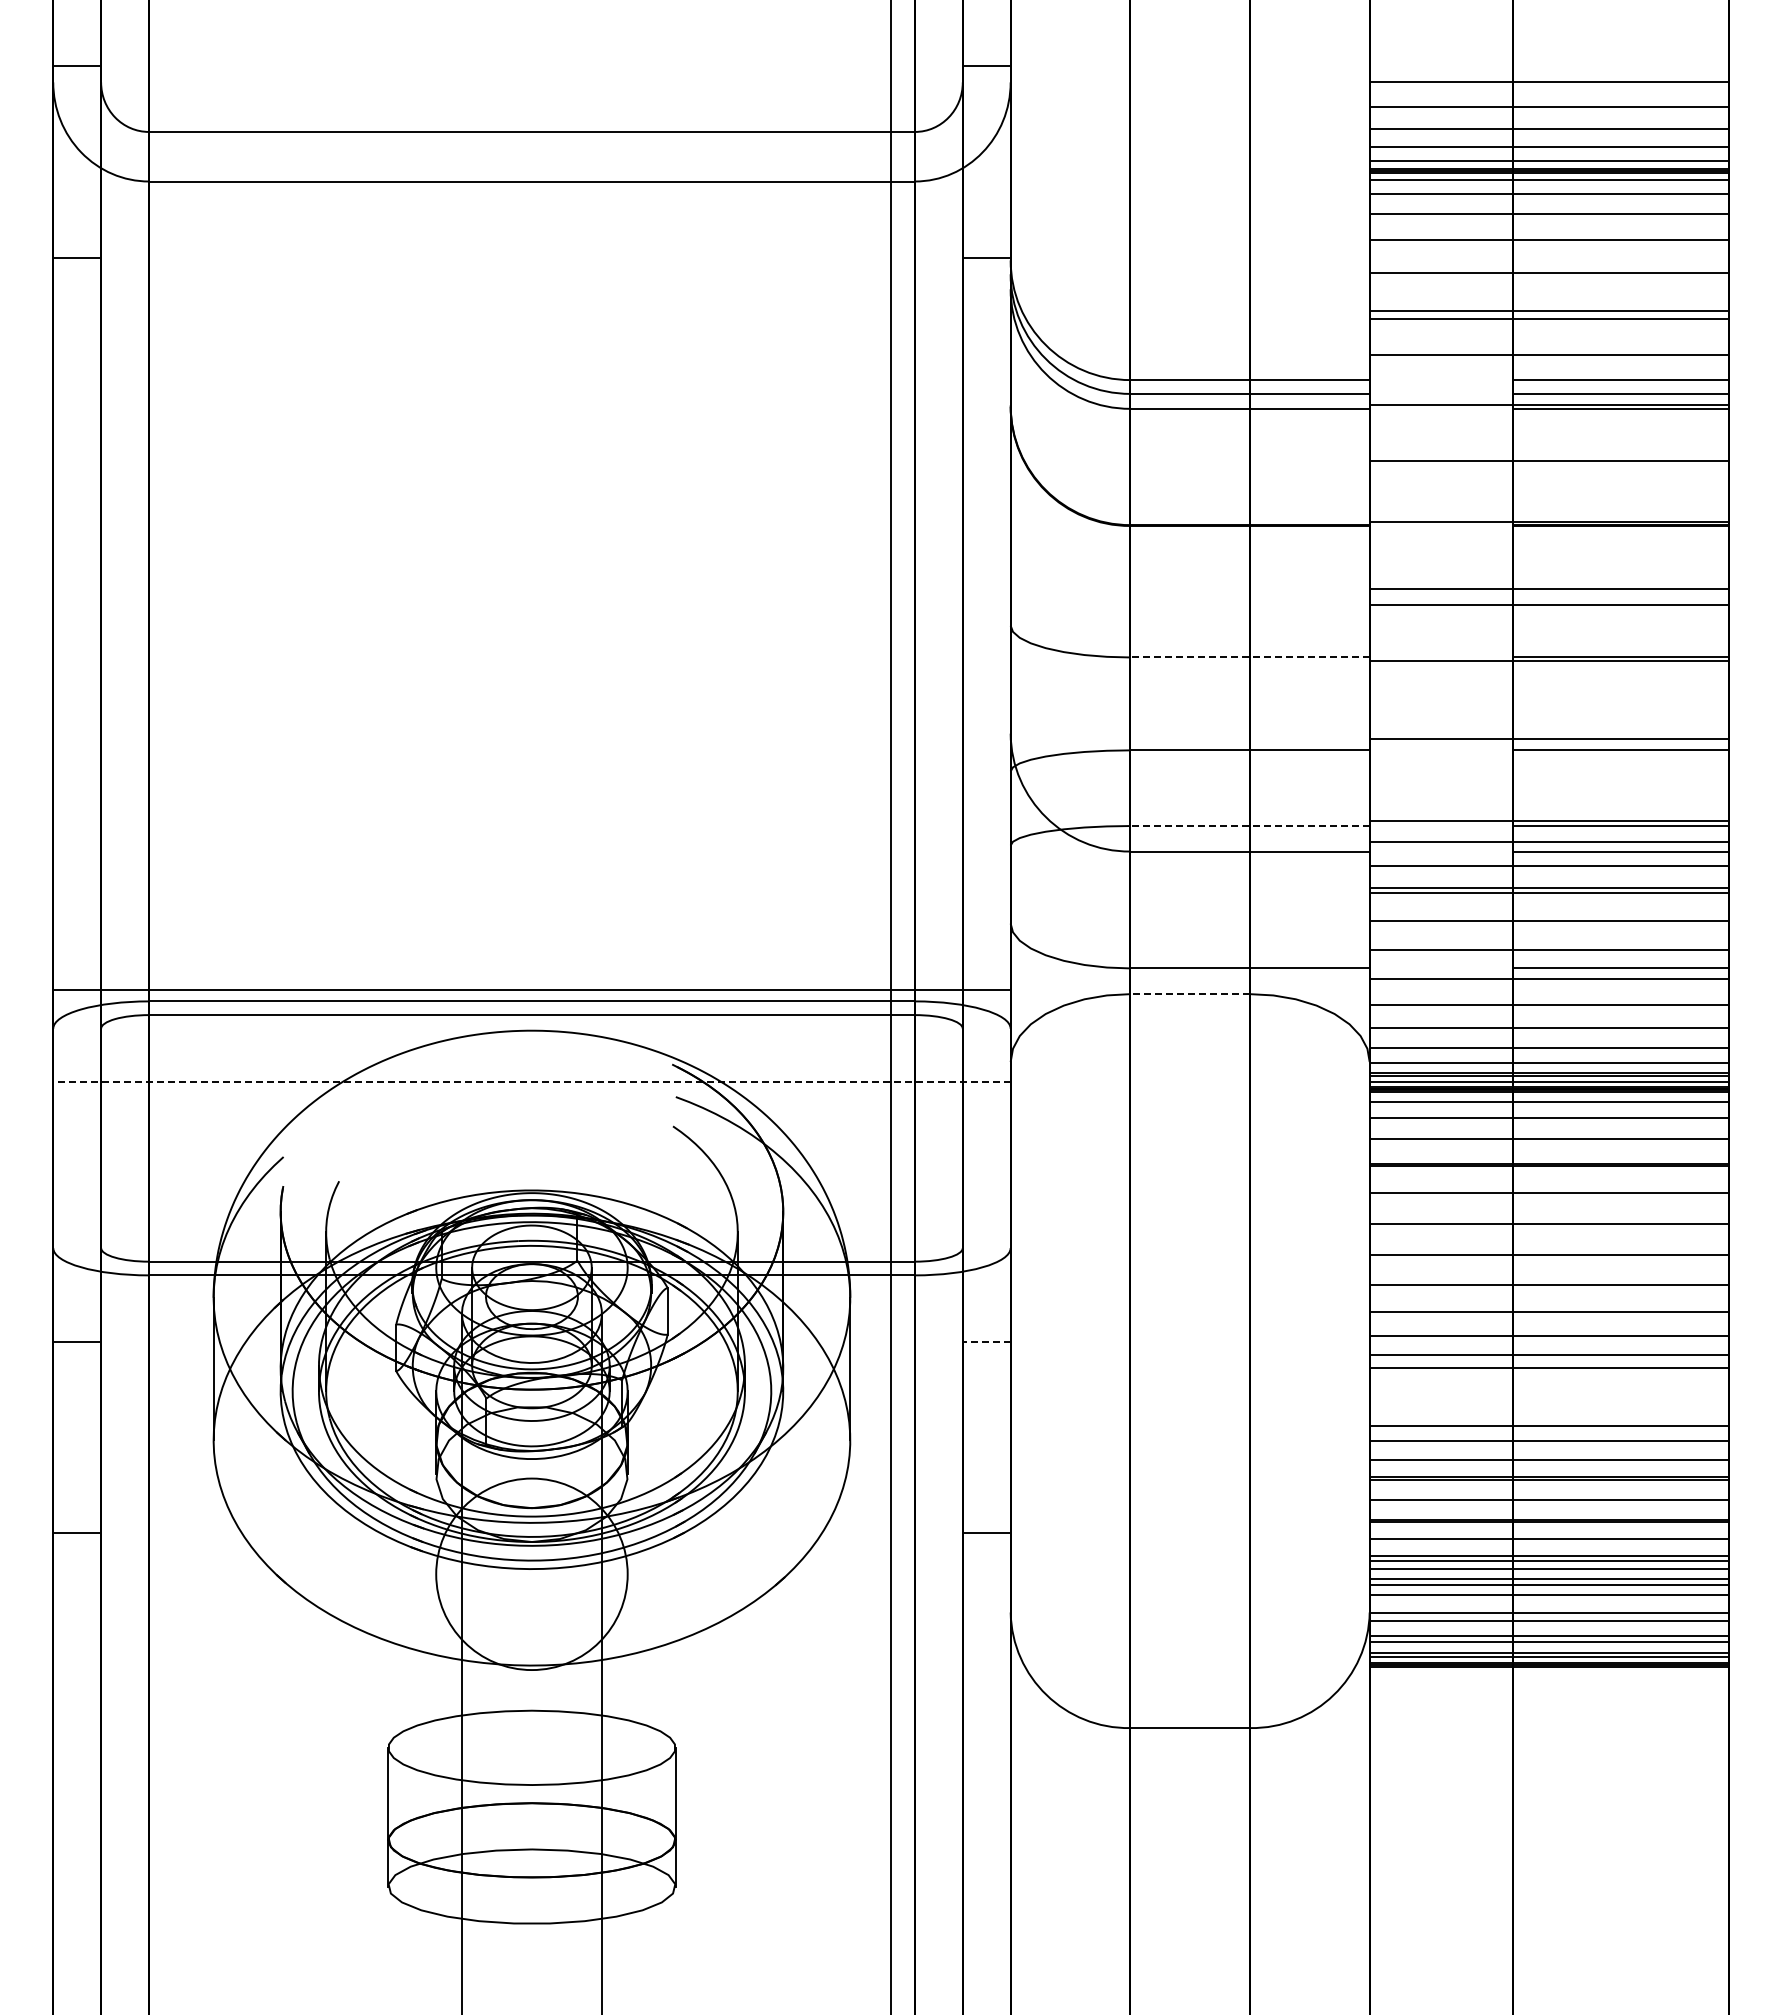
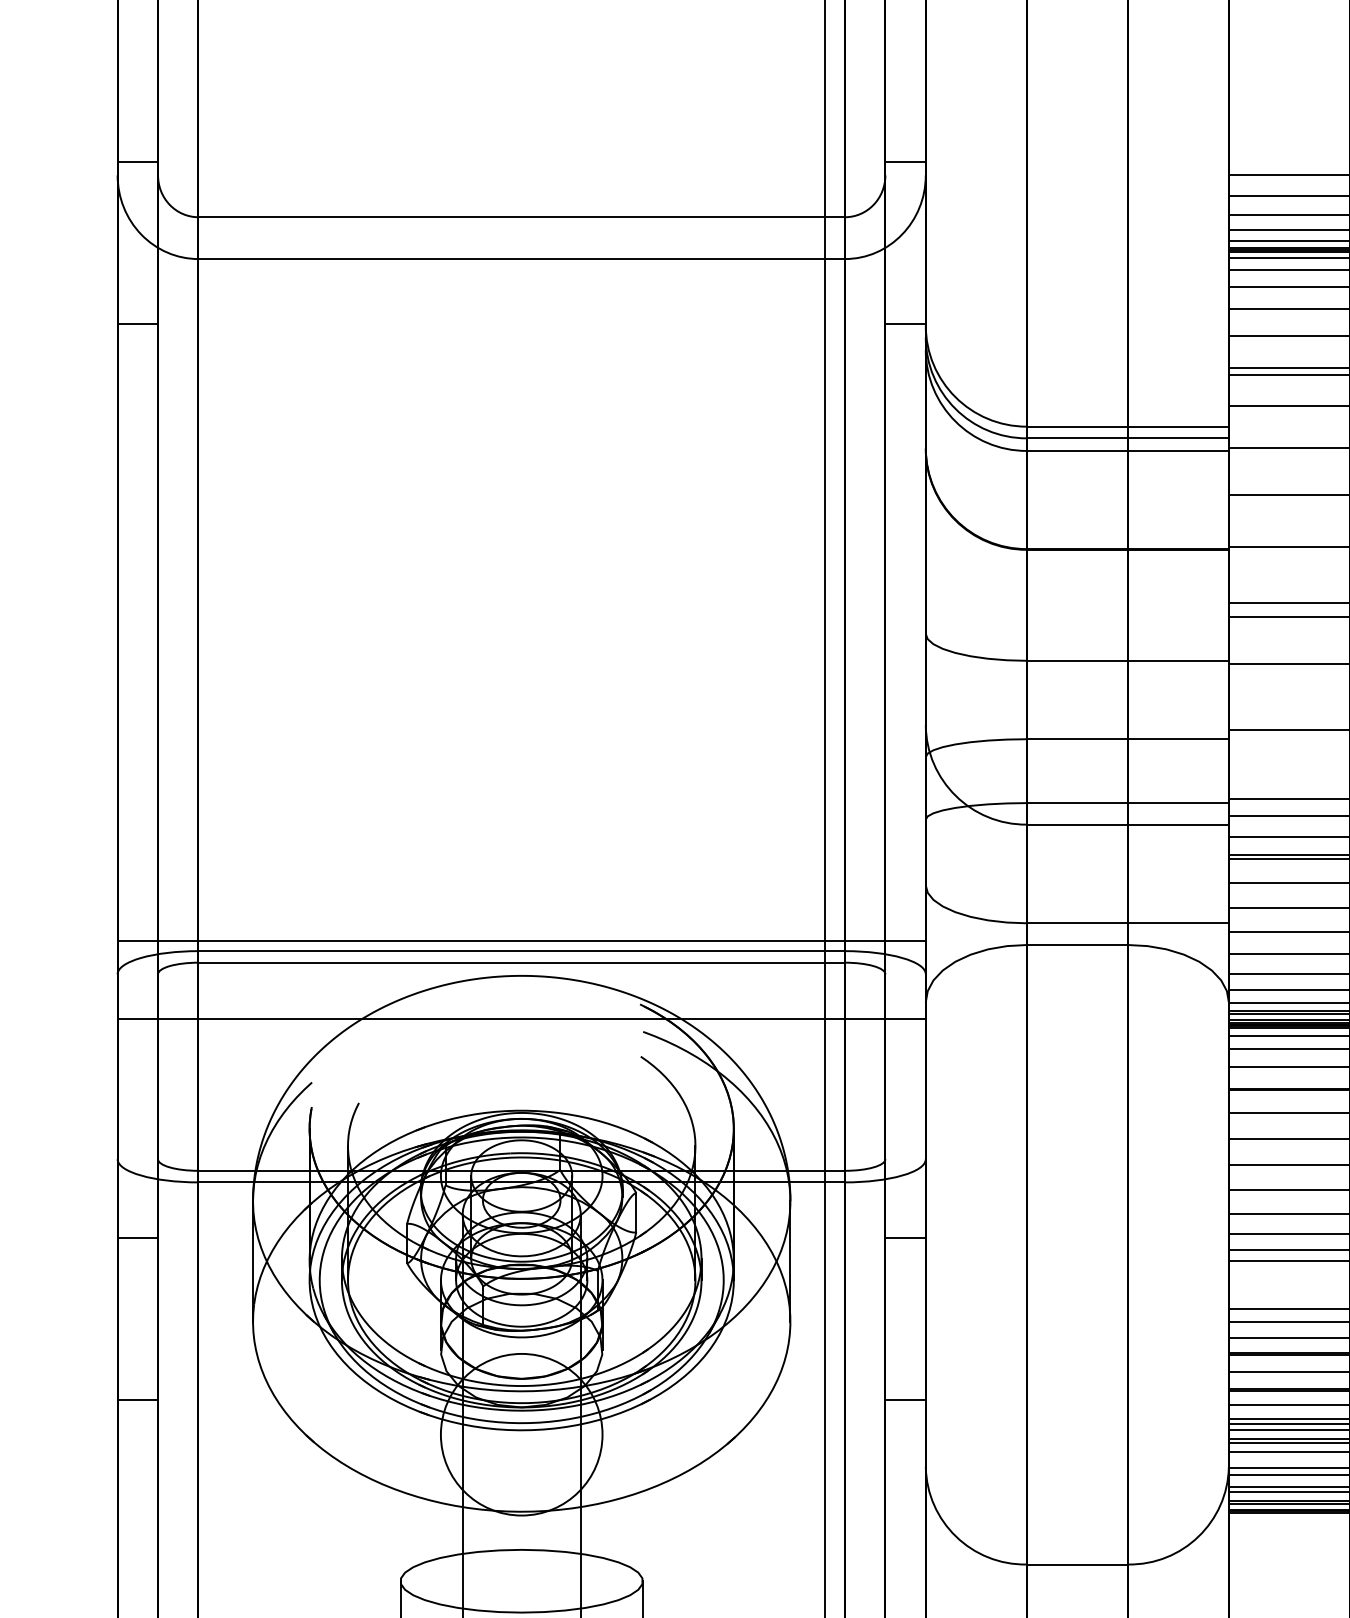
line: (1250, 657) -> (1128, 660), dashed -> solid
line: (1250, 826) -> (1128, 803), dashed -> solid
line: (1190, 994) -> (1077, 945), dashed -> solid
line: (531, 1082) -> (521, 1019), dashed -> solid
line: (986, 1341) -> (905, 1238), dashed -> solid

